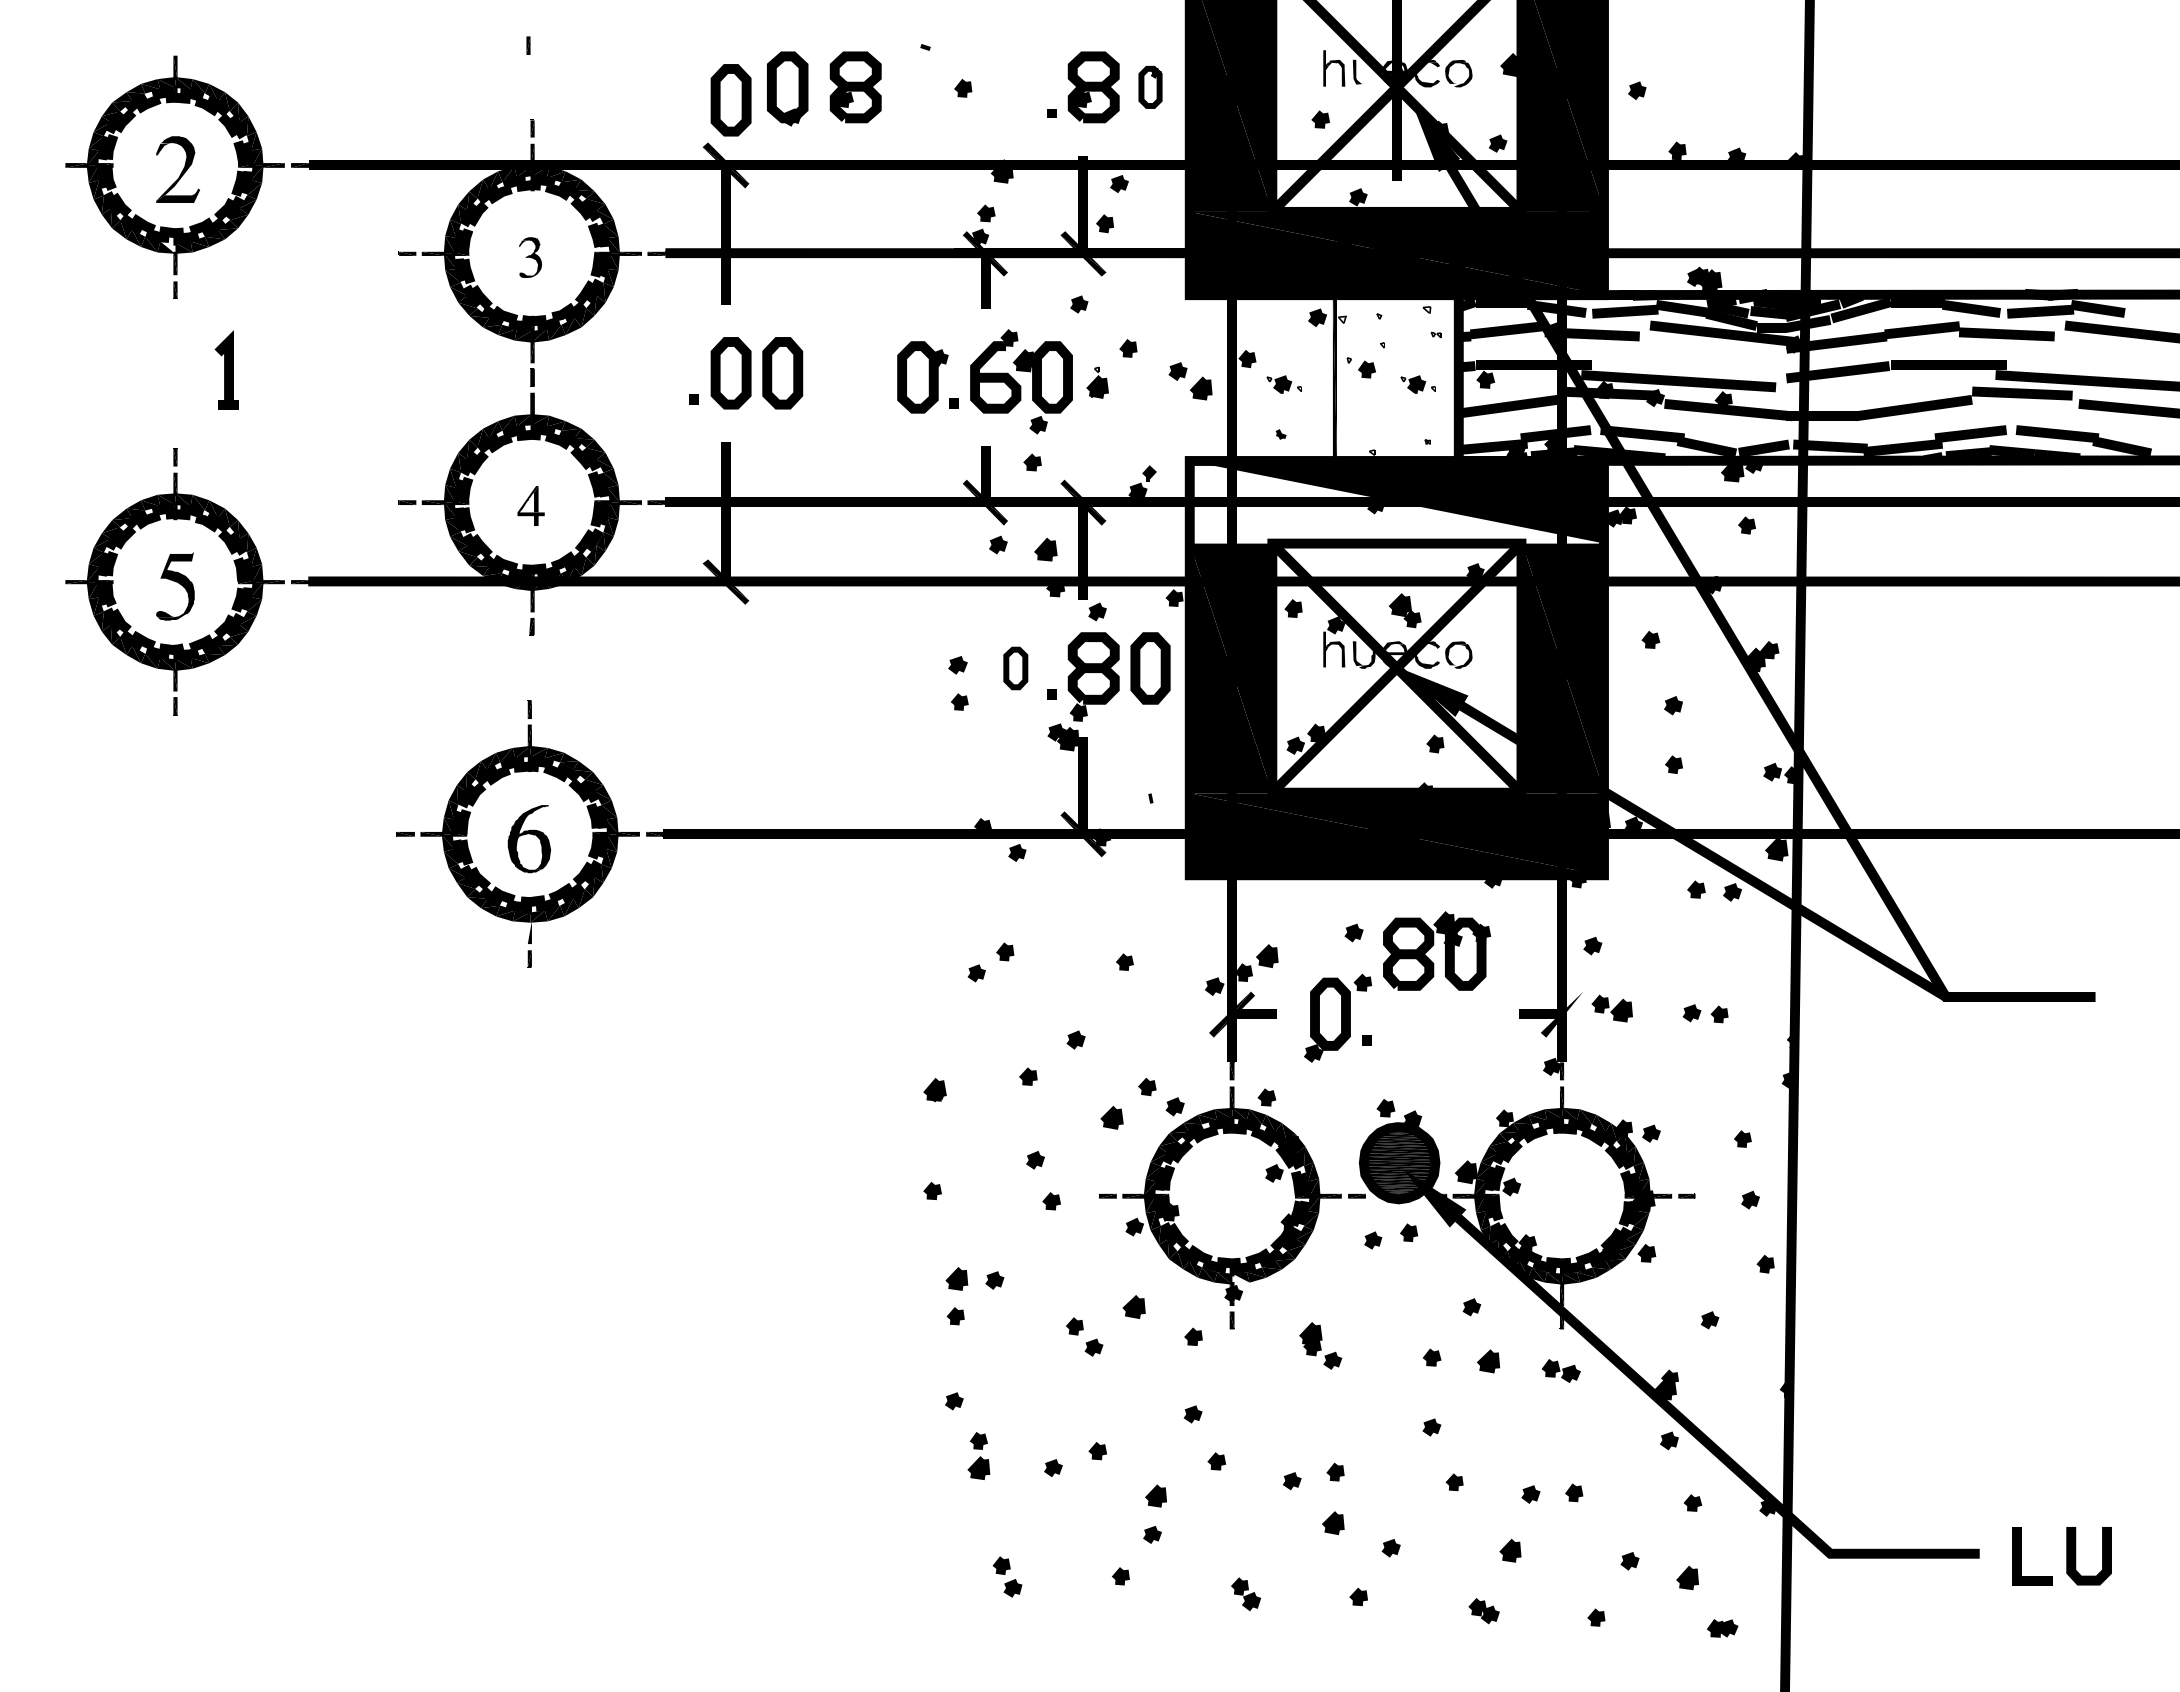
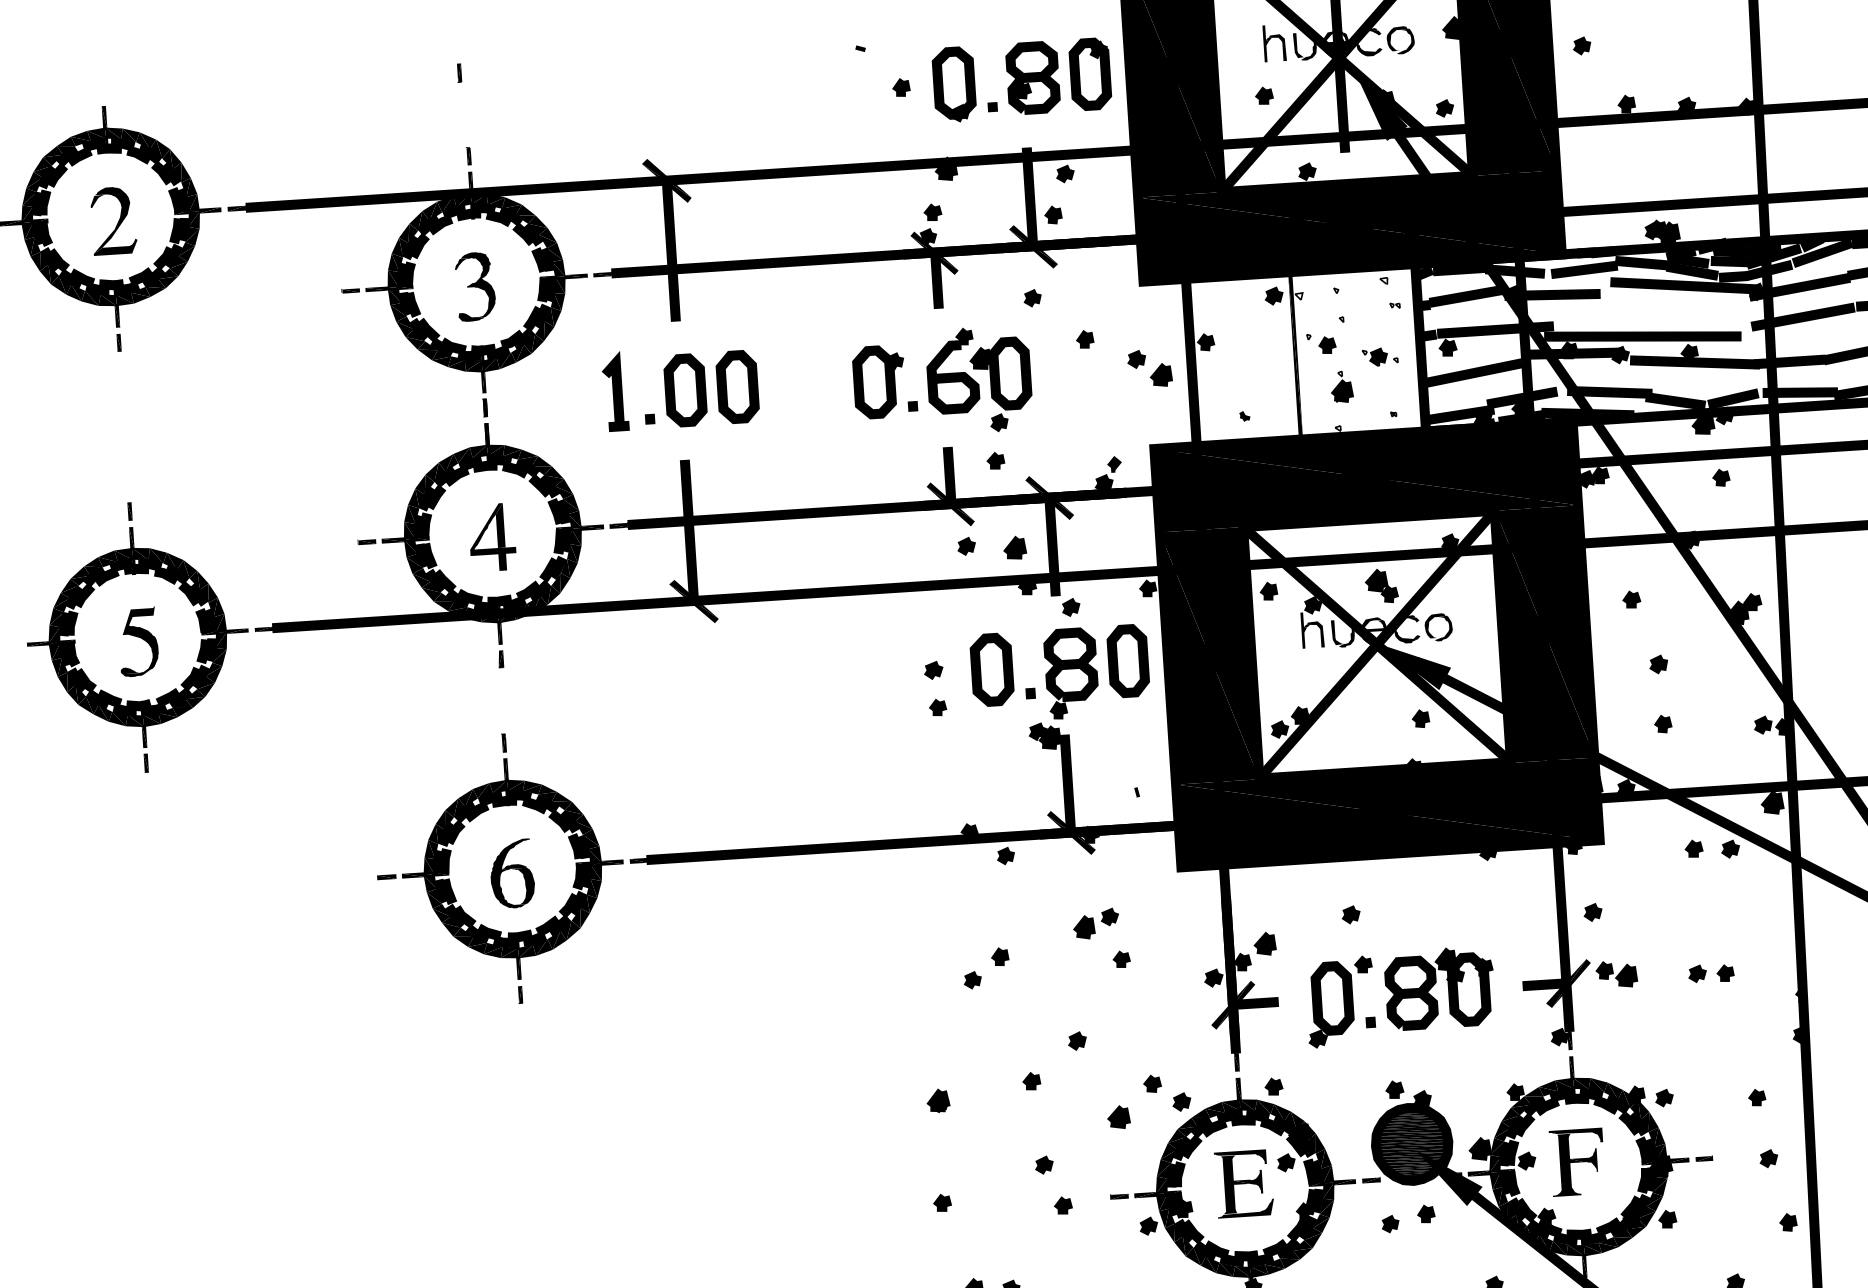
fill: (1367, 73) -> (1308, 46), added
part: (855, 87) -> (792, 93), removed
part: (1150, 87) -> (1090, 74), size x1.67
part: (787, 88) -> (954, 84), moved
part: (730, 100) -> (667, 115), removed
fill: (167, 247) -> (108, 300), added
part: (530, 257) -> (475, 286), size x1.67
part: (226, 369) -> (615, 391), moved
part: (1097, 382) -> (1341, 386), moved
part: (1283, 384) -> (1244, 365), removed
fill: (1396, 501) -> (1365, 476), added
part: (530, 505) -> (491, 537), size x1.67
part: (1015, 668) -> (991, 669), size x1.67
part: (1102, 925) -> (1096, 923), added
fill: (529, 932) -> (518, 968), added
part: (1436, 950) -> (1439, 987), moved
fill: (1566, 1014) -> (1570, 983), added
part: (1231, 1191) -> (1244, 1183), added
part: (1561, 1191) -> (1577, 1162), added
fill: (1240, 1278) -> (1258, 1271), added

